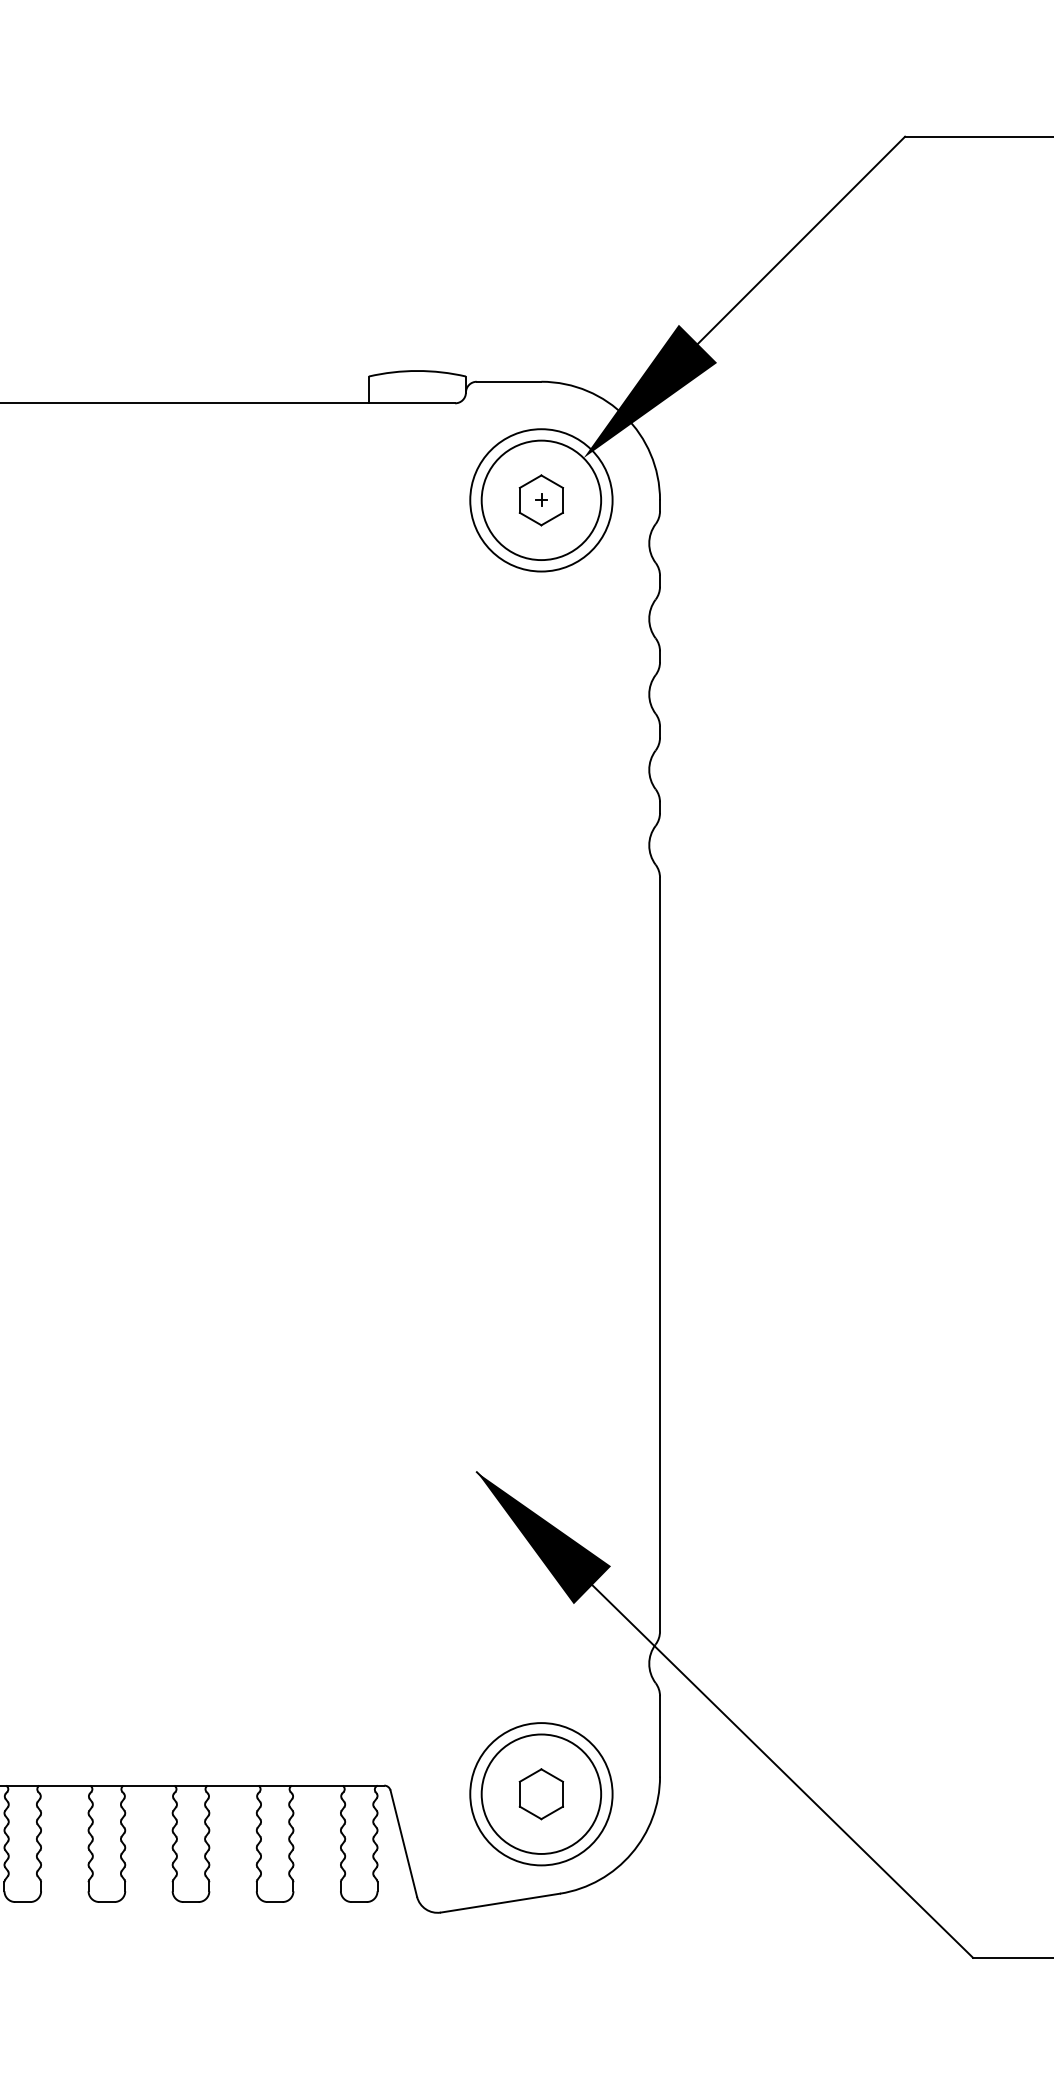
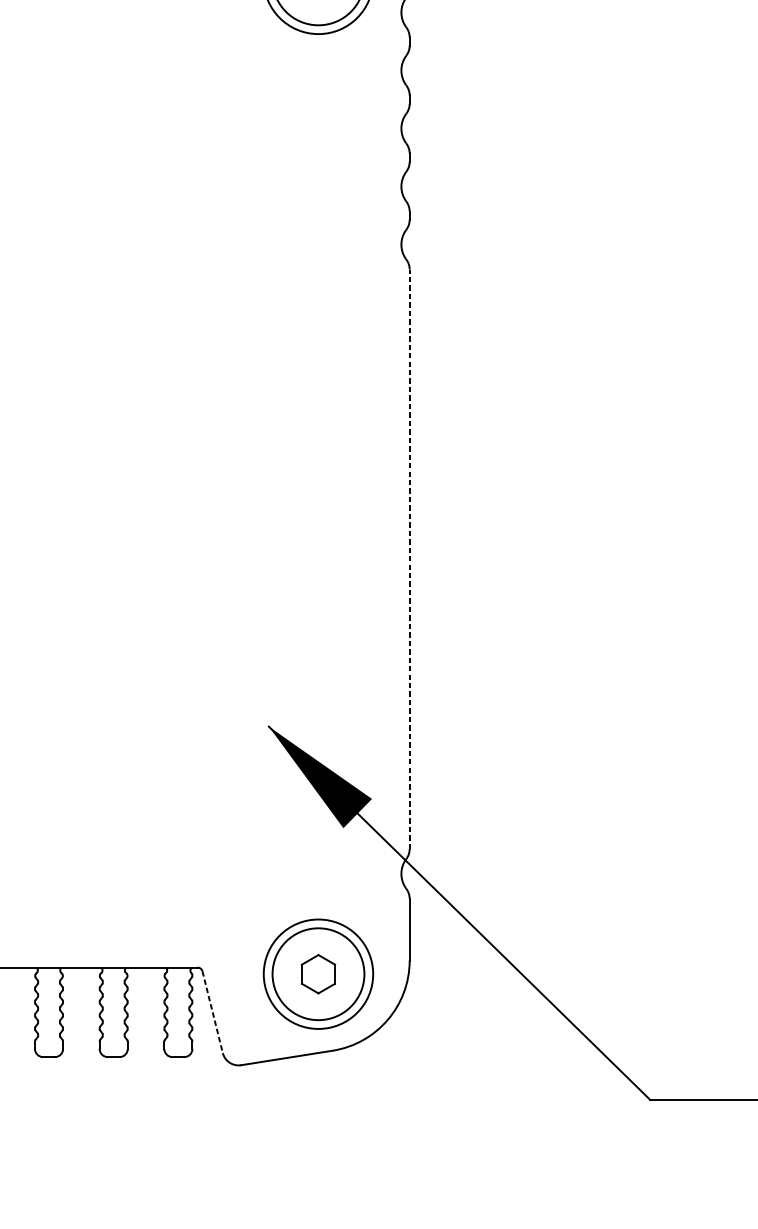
line: (660, 1254) -> (410, 559), solid -> dashed
line: (403, 1843) -> (212, 1012), solid -> dashed

